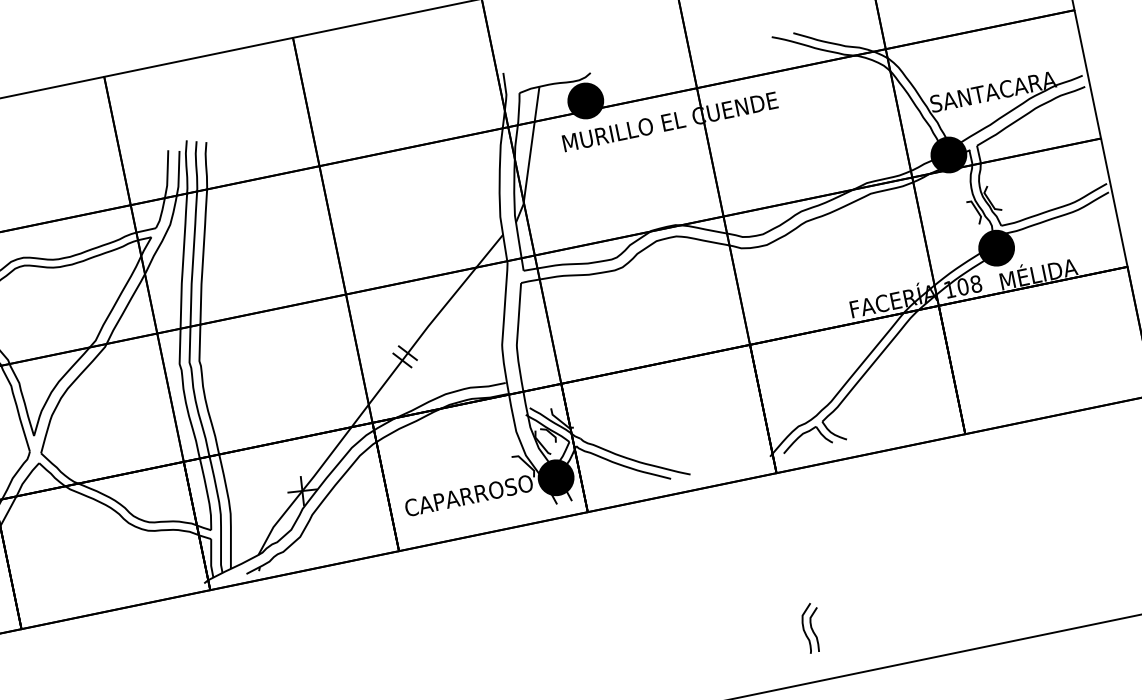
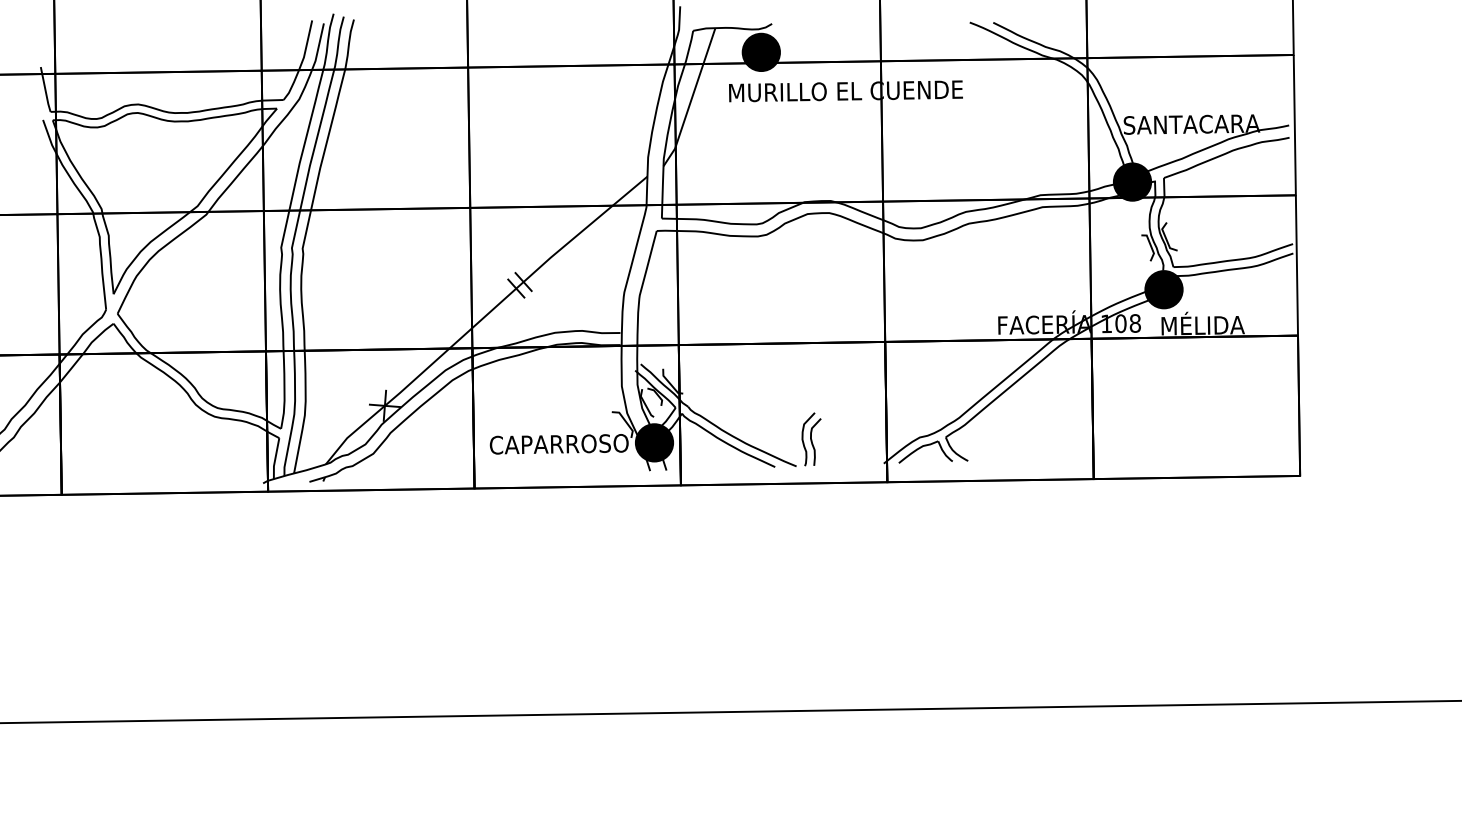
part: (811, 628) -> (811, 439), moved

